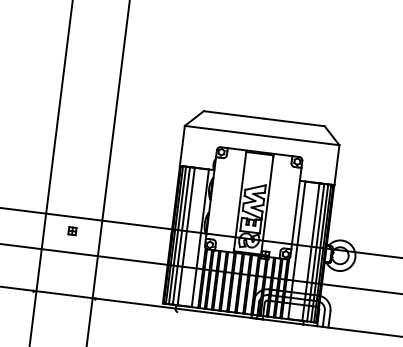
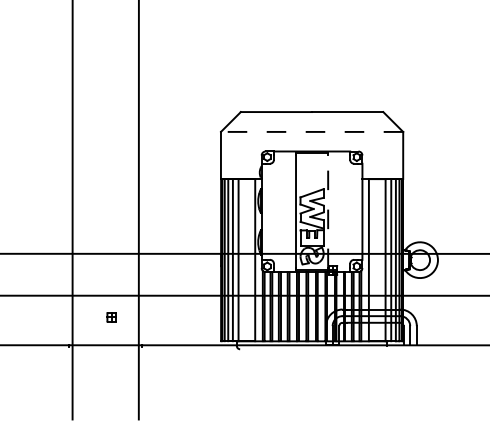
line: (261, 135) -> (311, 131), solid -> dashed
line: (267, 204) -> (328, 211), solid -> dashed
part: (72, 231) -> (111, 317), moved

